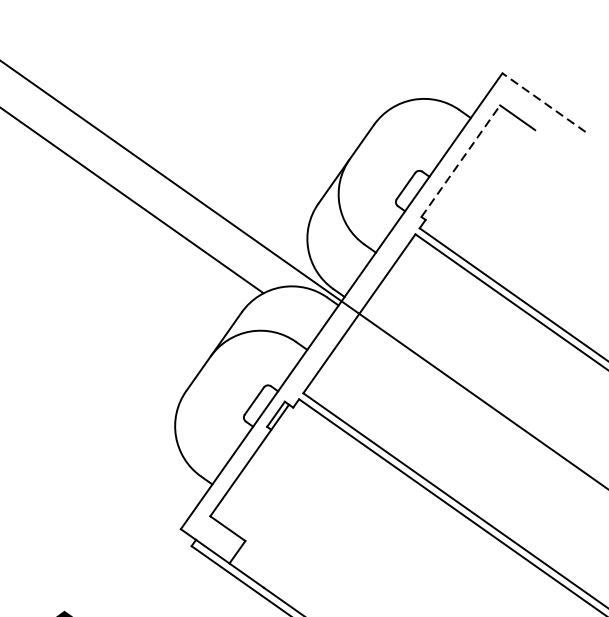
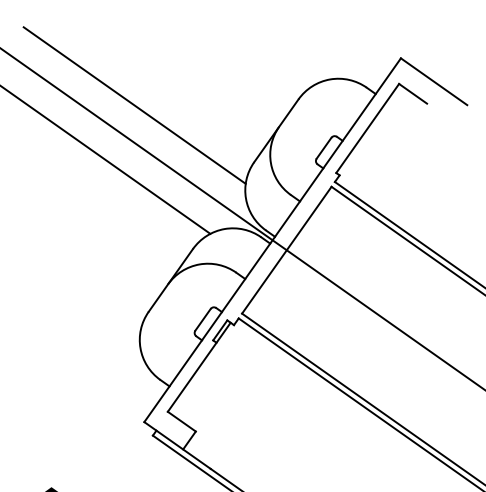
line: (544, 102) -> (434, 81), dashed -> solid
line: (168, 132) -> (134, 105), added
line: (461, 161) -> (368, 128), dashed -> solid

